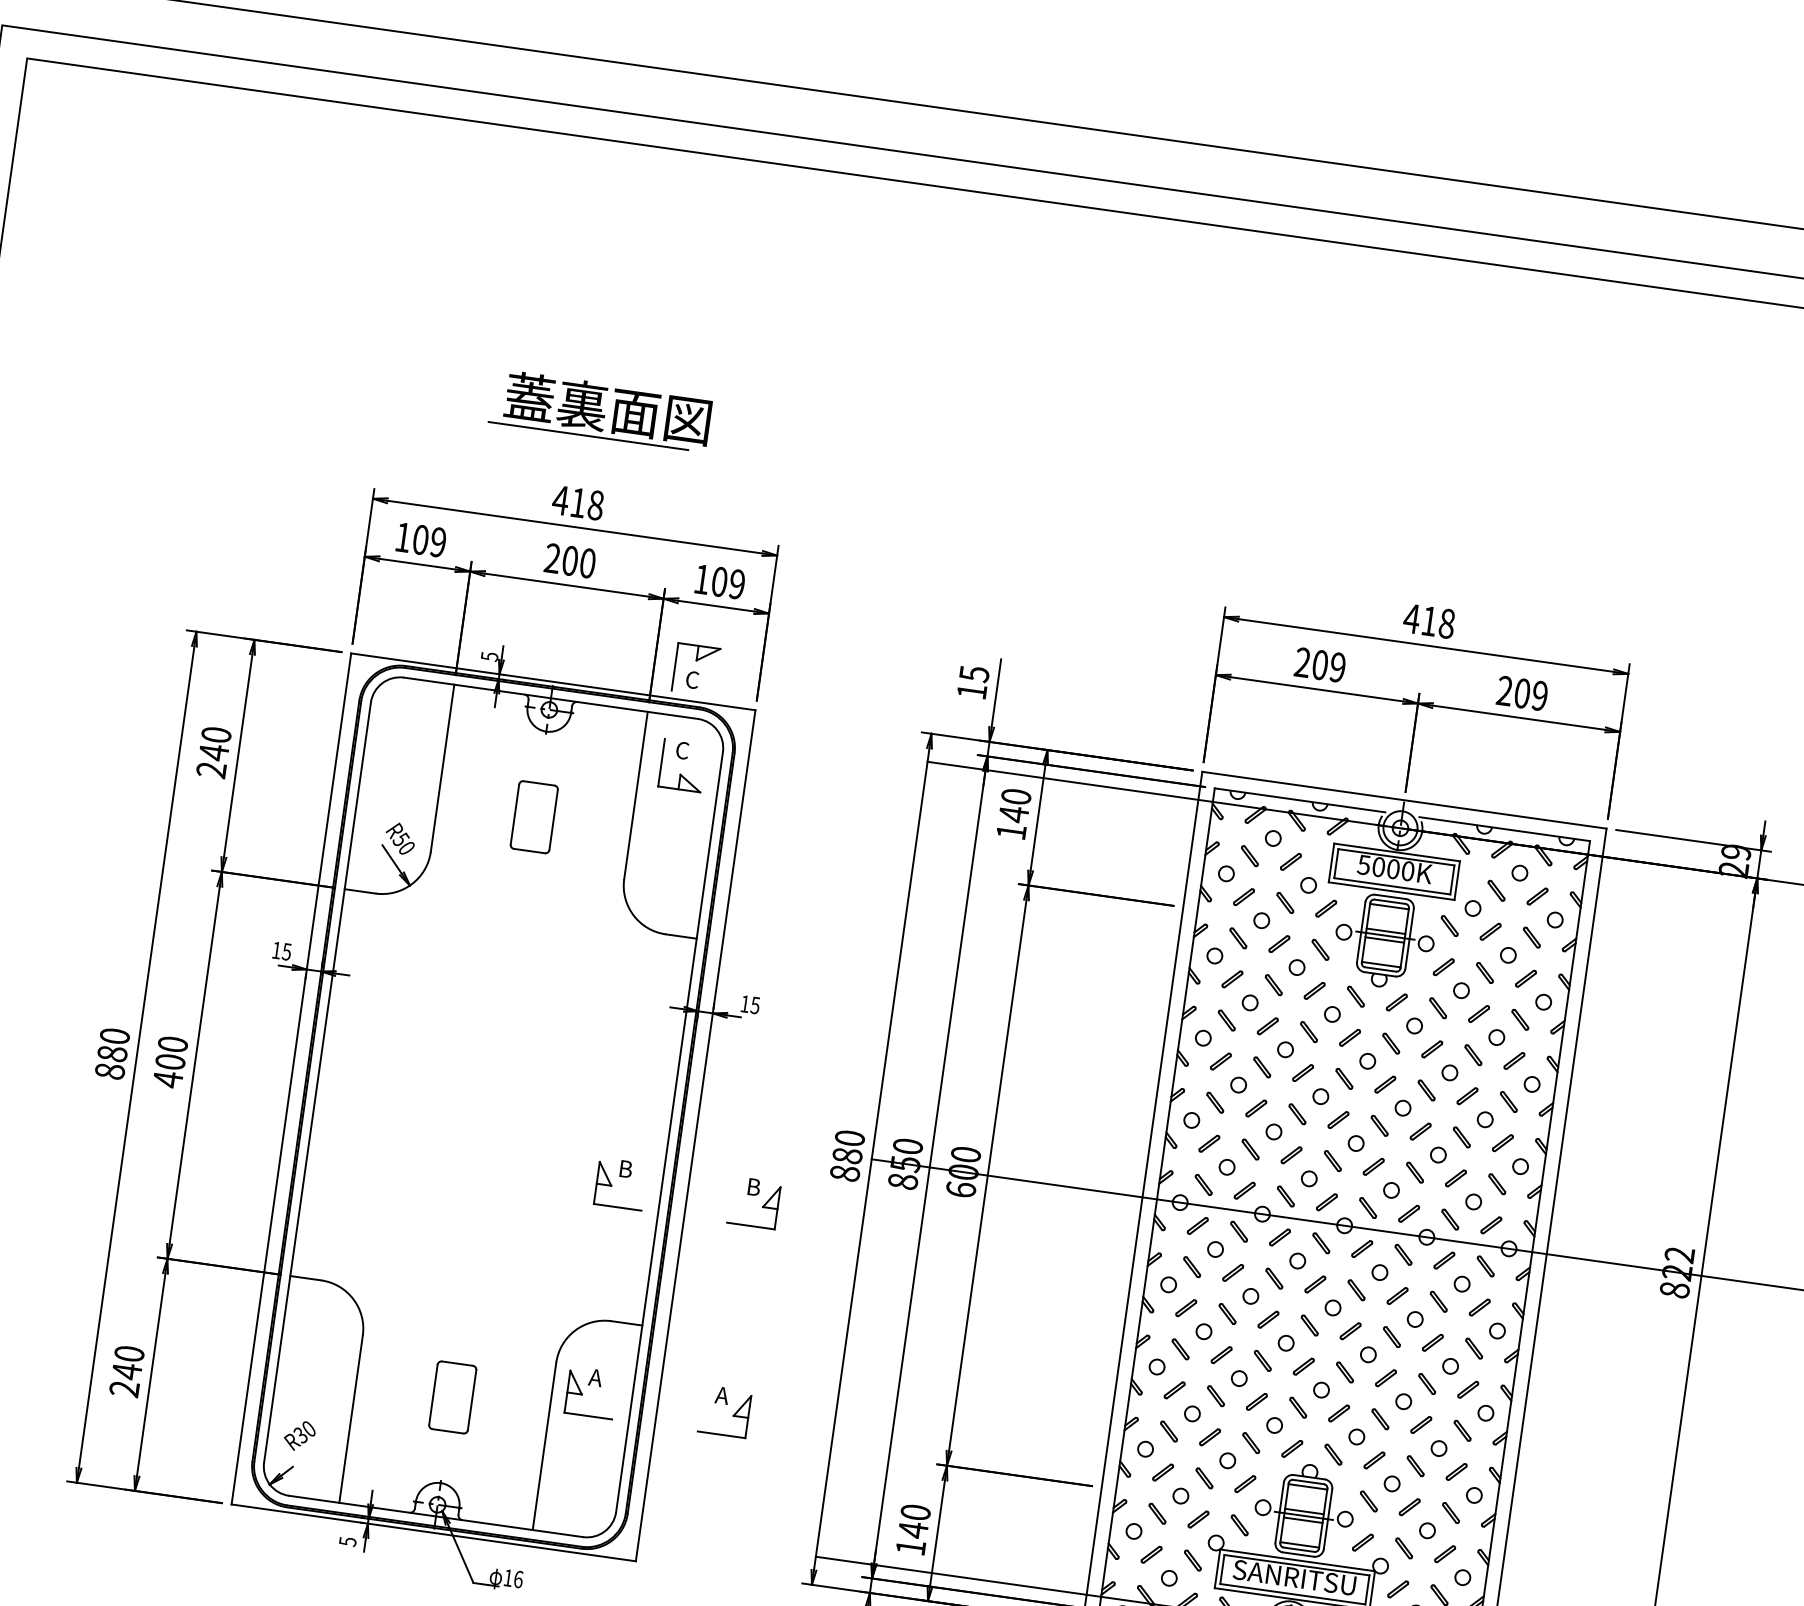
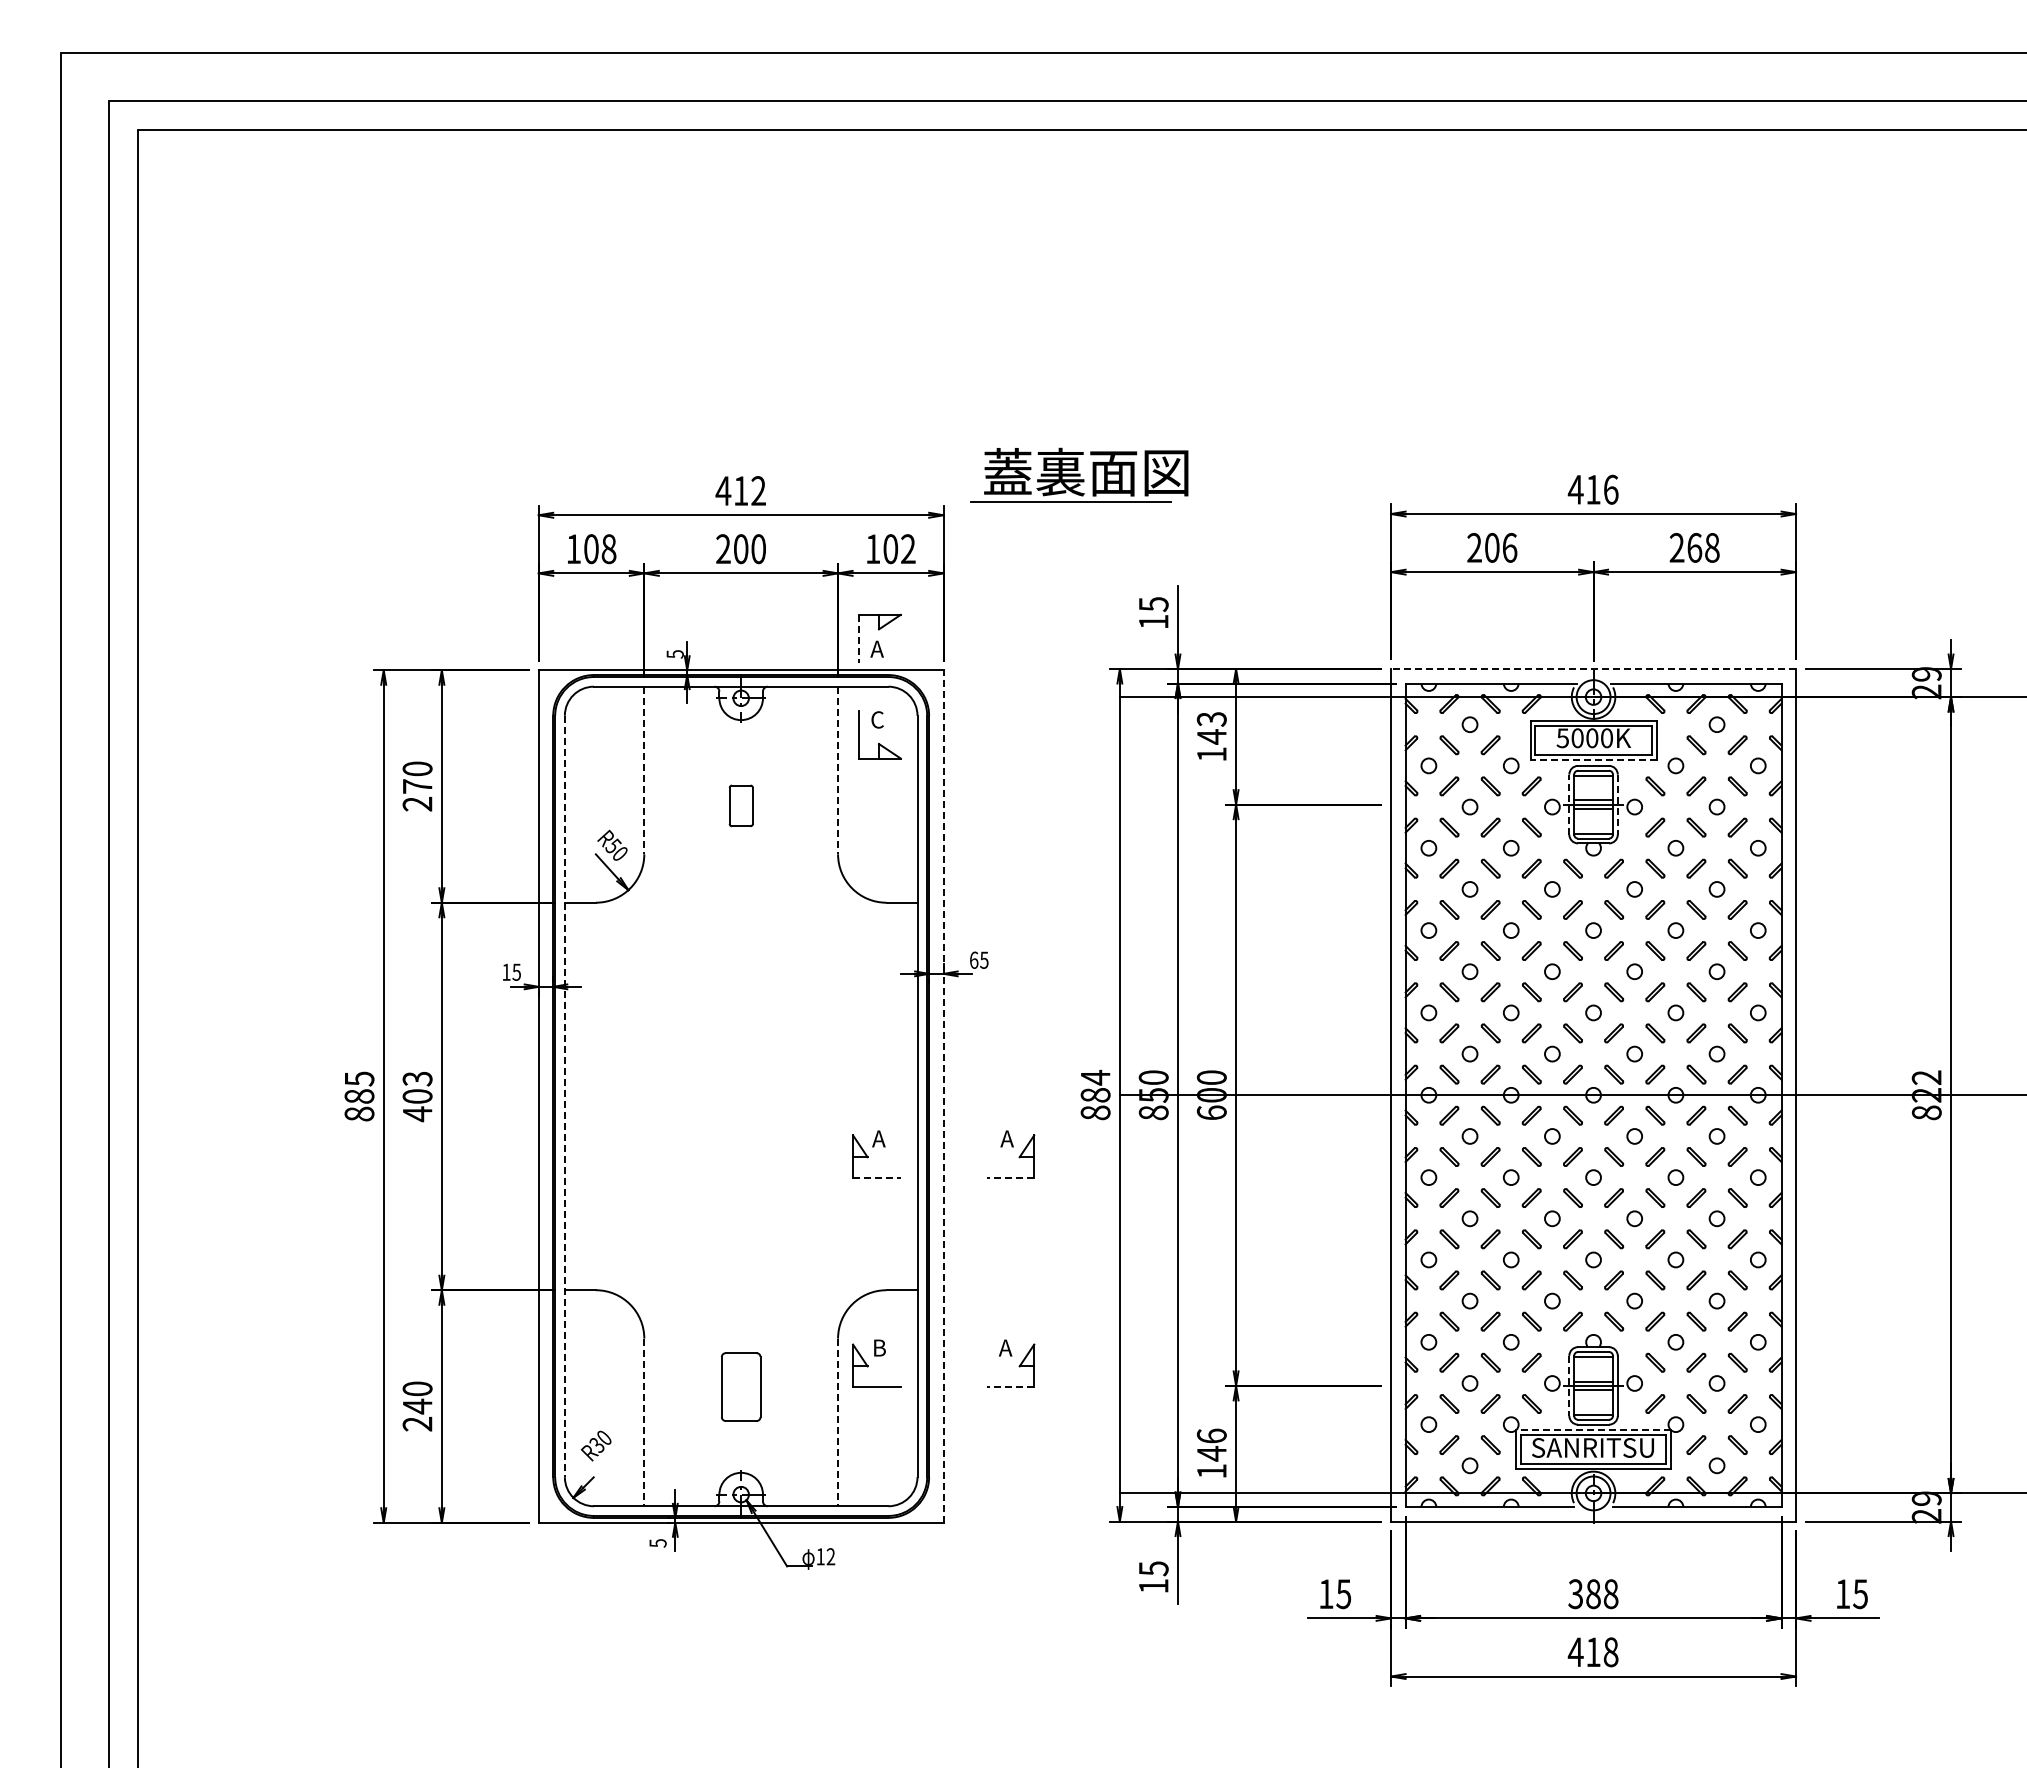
part: (601, 409) -> (1079, 474), moved
text: (595, 504) -> (758, 490), 418 -> 412
text: (437, 542) -> (608, 549), 109 -> 108
text: (737, 584) -> (908, 549), 109 -> 102
text: (1446, 623) -> (1610, 489), 418 -> 416
line: (674, 666) -> (858, 638), solid -> dashed
text: (1337, 667) -> (1509, 547), 209 -> 206
text: (691, 679) -> (876, 648), C -> A
text: (1531, 694) -> (1703, 547), 209 -> 268
text: (213, 752) -> (417, 786), 240 -> 270
line: (442, 768) -> (644, 770), solid -> dashed
line: (636, 795) -> (838, 770), solid -> dashed
text: (1015, 797) -> (1211, 719), 140 -> 143
line: (1404, 800) -> (1593, 669), solid -> dashed
part: (534, 816) -> (741, 805), size x0.6
line: (1391, 891) -> (1593, 760), solid -> dashed
line: (1361, 932) -> (1569, 804), solid -> dashed
line: (1409, 939) -> (1617, 805), solid -> dashed
text: (745, 1003) -> (974, 959), 15 -> 65
text: (115, 1035) -> (359, 1078), 880 -> 885
text: (172, 1044) -> (417, 1078), 400 -> 403
line: (317, 1082) -> (564, 1096), solid -> dashed
line: (695, 1134) -> (943, 1095), solid -> dashed
text: (849, 1138) -> (1095, 1077), 880 -> 884
text: (624, 1168) -> (878, 1138), B -> A
text: (753, 1186) -> (1007, 1138), B -> A
line: (617, 1207) -> (876, 1177), solid -> dashed
line: (751, 1226) -> (1010, 1177), solid -> dashed
text: (595, 1377) -> (878, 1347), A -> B
line: (351, 1419) -> (644, 1422), solid -> dashed
line: (721, 1434) -> (1010, 1386), solid -> dashed
line: (544, 1446) -> (838, 1422), solid -> dashed
text: (915, 1511) -> (1211, 1435), 140 -> 146
line: (1279, 1513) -> (1569, 1386), solid -> dashed
line: (1297, 1560) -> (1593, 1430), solid -> dashed
text: (518, 1579) -> (830, 1556), 16 -> 12

